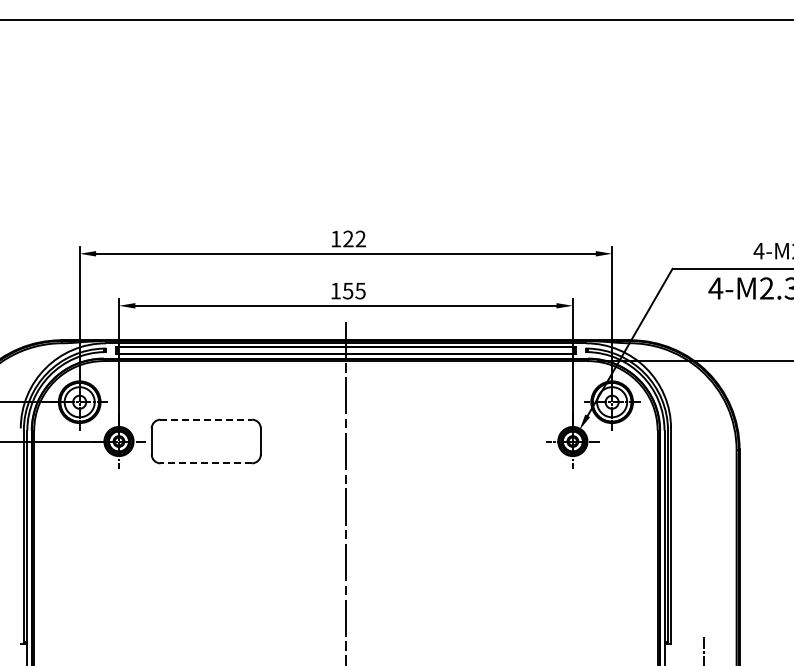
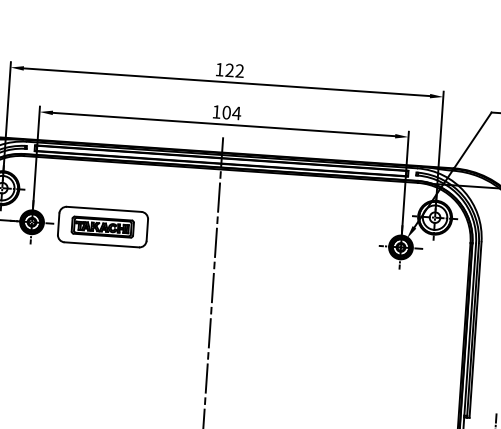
text: (354, 290) -> (231, 112), 155 -> 104
line: (206, 419) -> (104, 209), dashed -> solid
part: (205, 441) -> (102, 227), added
line: (206, 463) -> (101, 244), dashed -> solid

